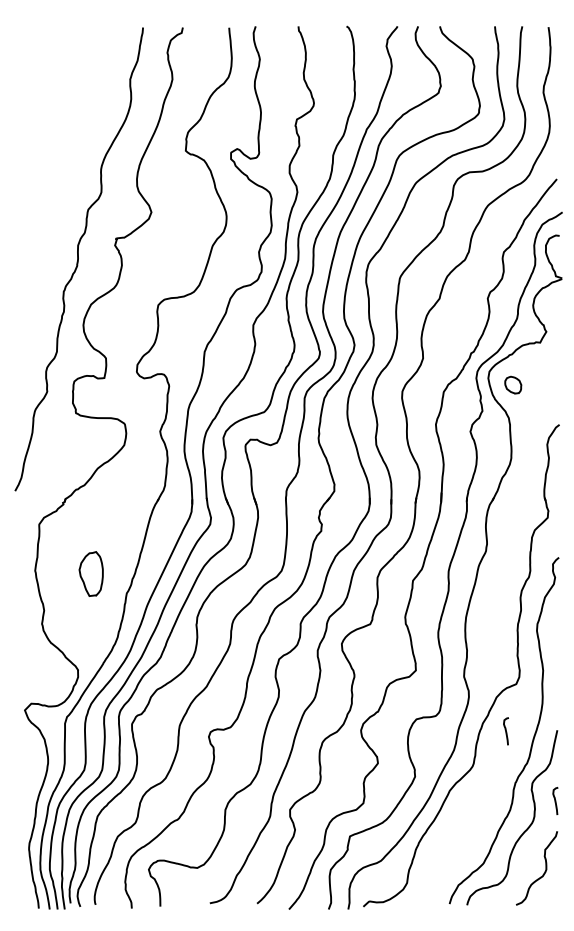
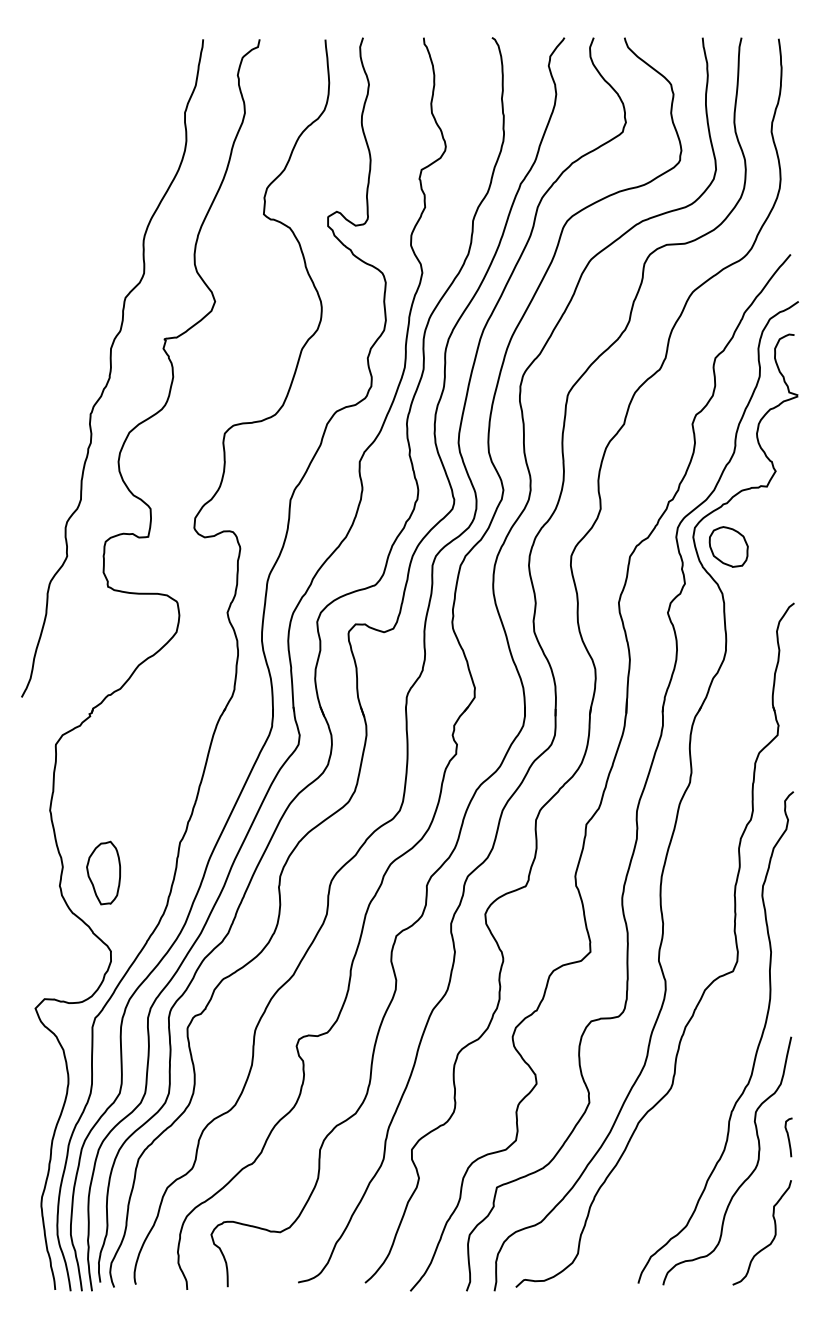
part: (513, 384) -> (728, 546), size x1.67
part: (91, 573) -> (103, 872), moved
curve: (506, 731) -> (718, 1038), removed

